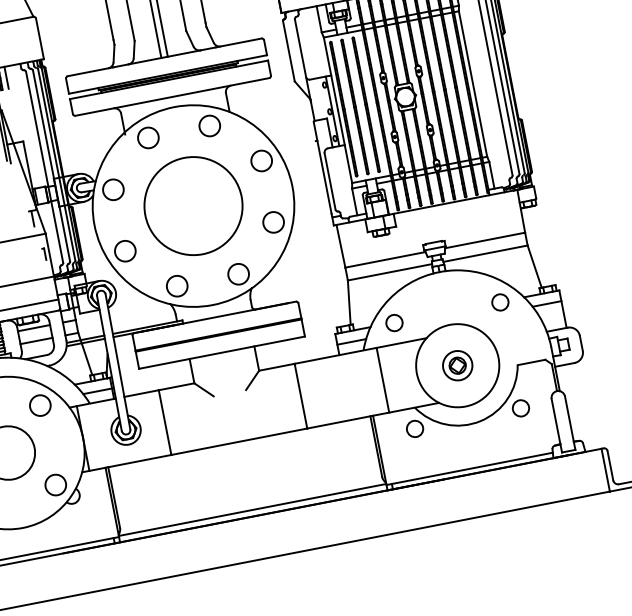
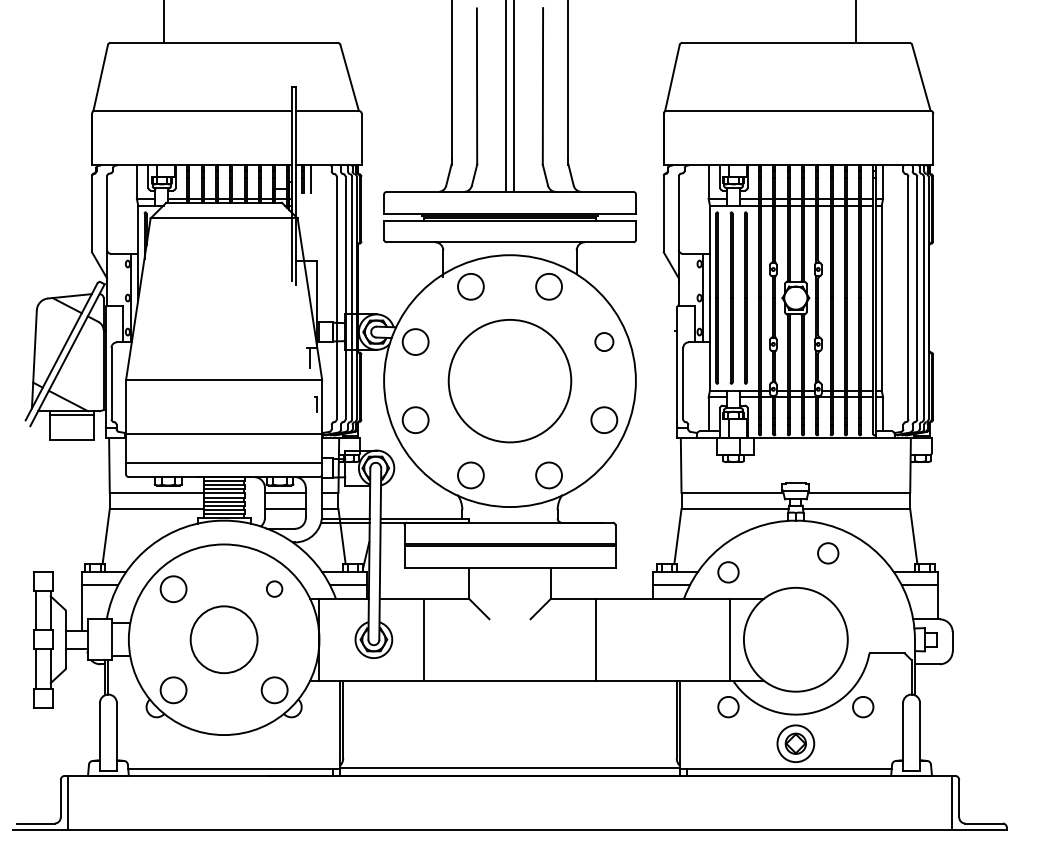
circle: (261, 160) -> (604, 341), size x0.7
circle: (500, 302) -> (828, 553), moved
part: (457, 365) -> (795, 743), moved
line: (382, 380) -> (729, 639), moved
circle: (40, 405) -> (274, 588), size x0.6

